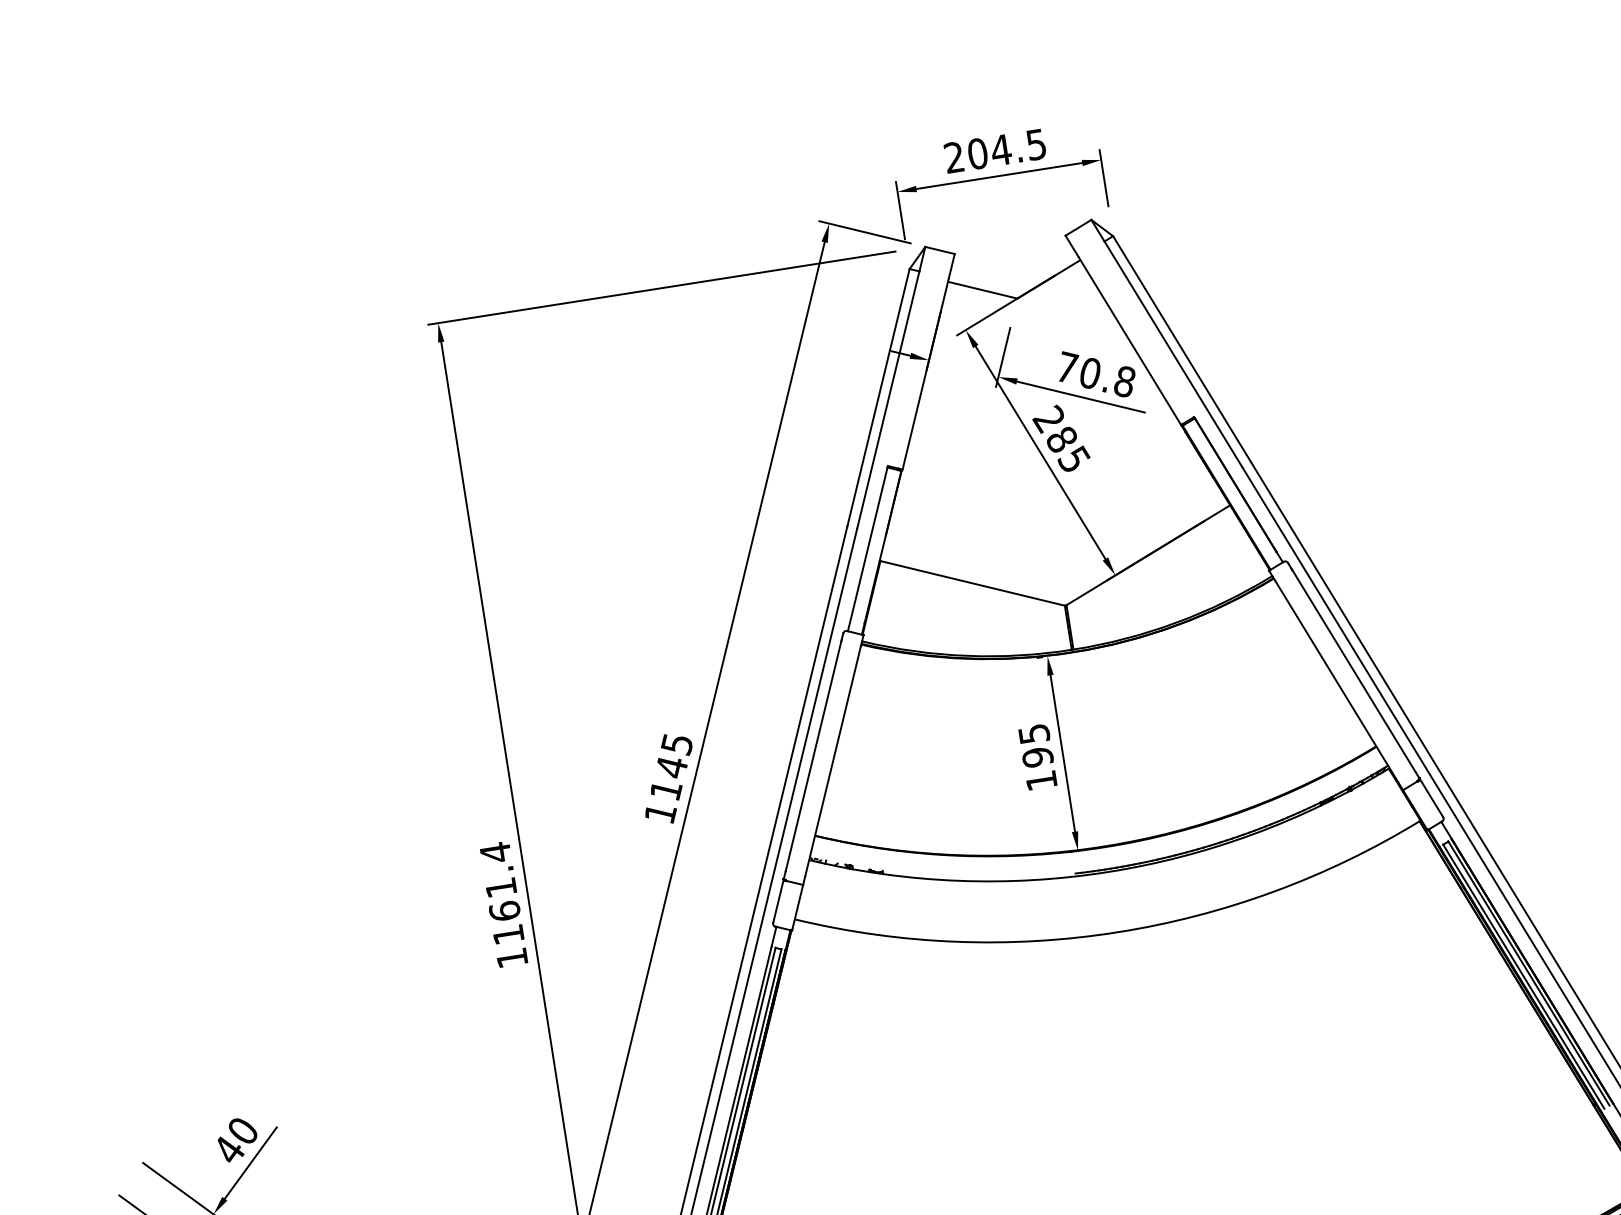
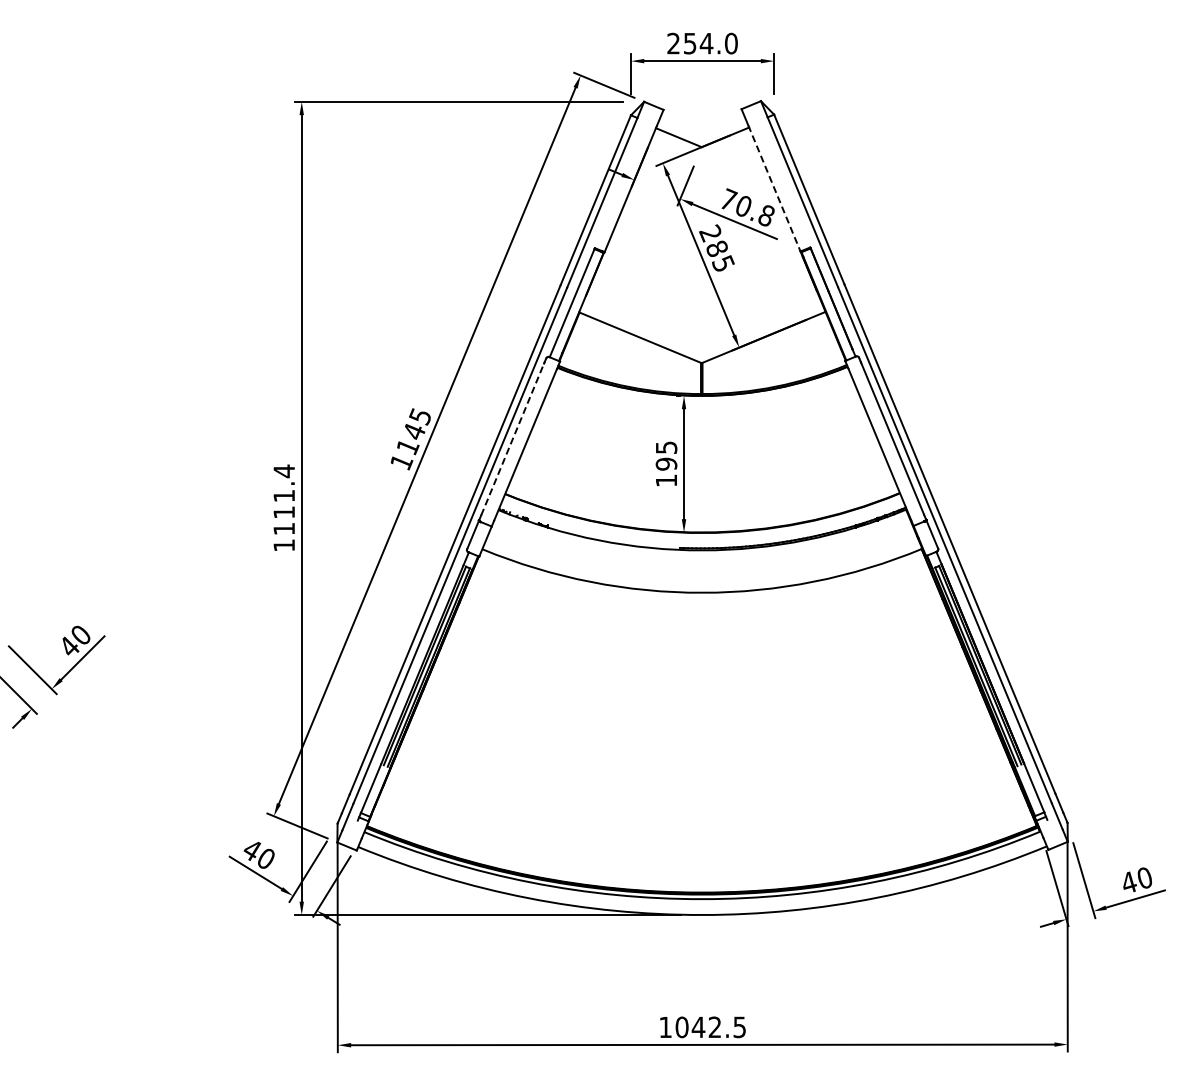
text: (1006, 149) -> (710, 43), 204.5 -> 254.0
line: (1130, 341) -> (774, 188), solid -> dashed
line: (813, 756) -> (512, 439), solid -> dashed
text: (505, 911) -> (284, 512), 1161.4 -> 1111.4

